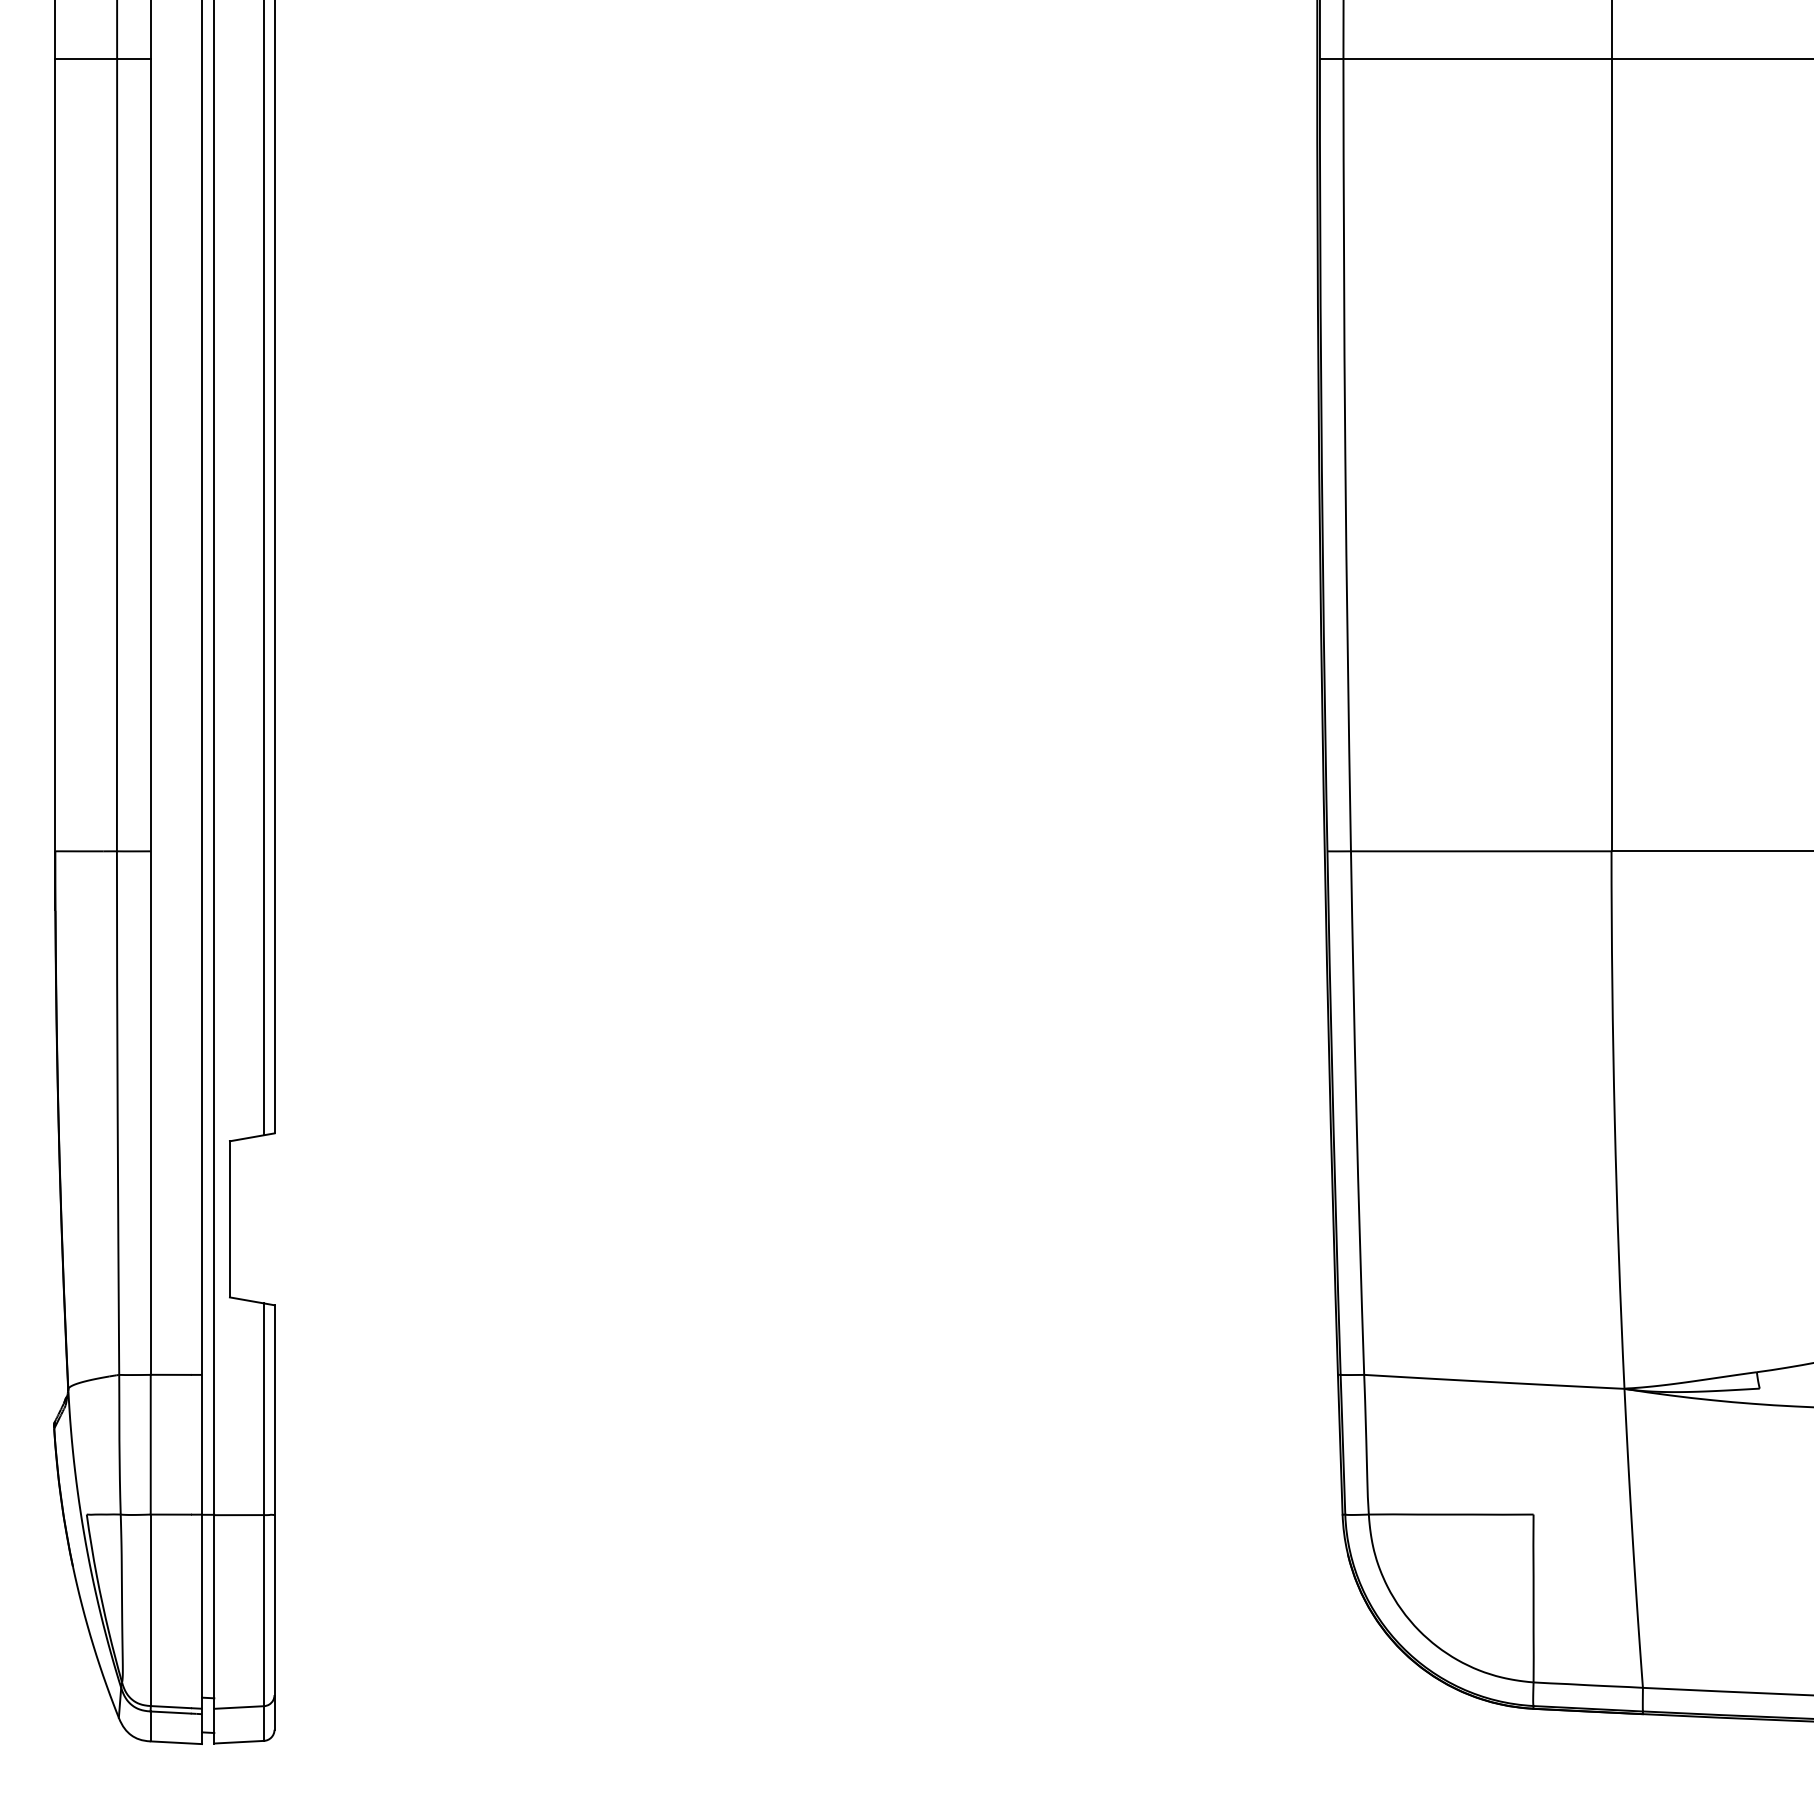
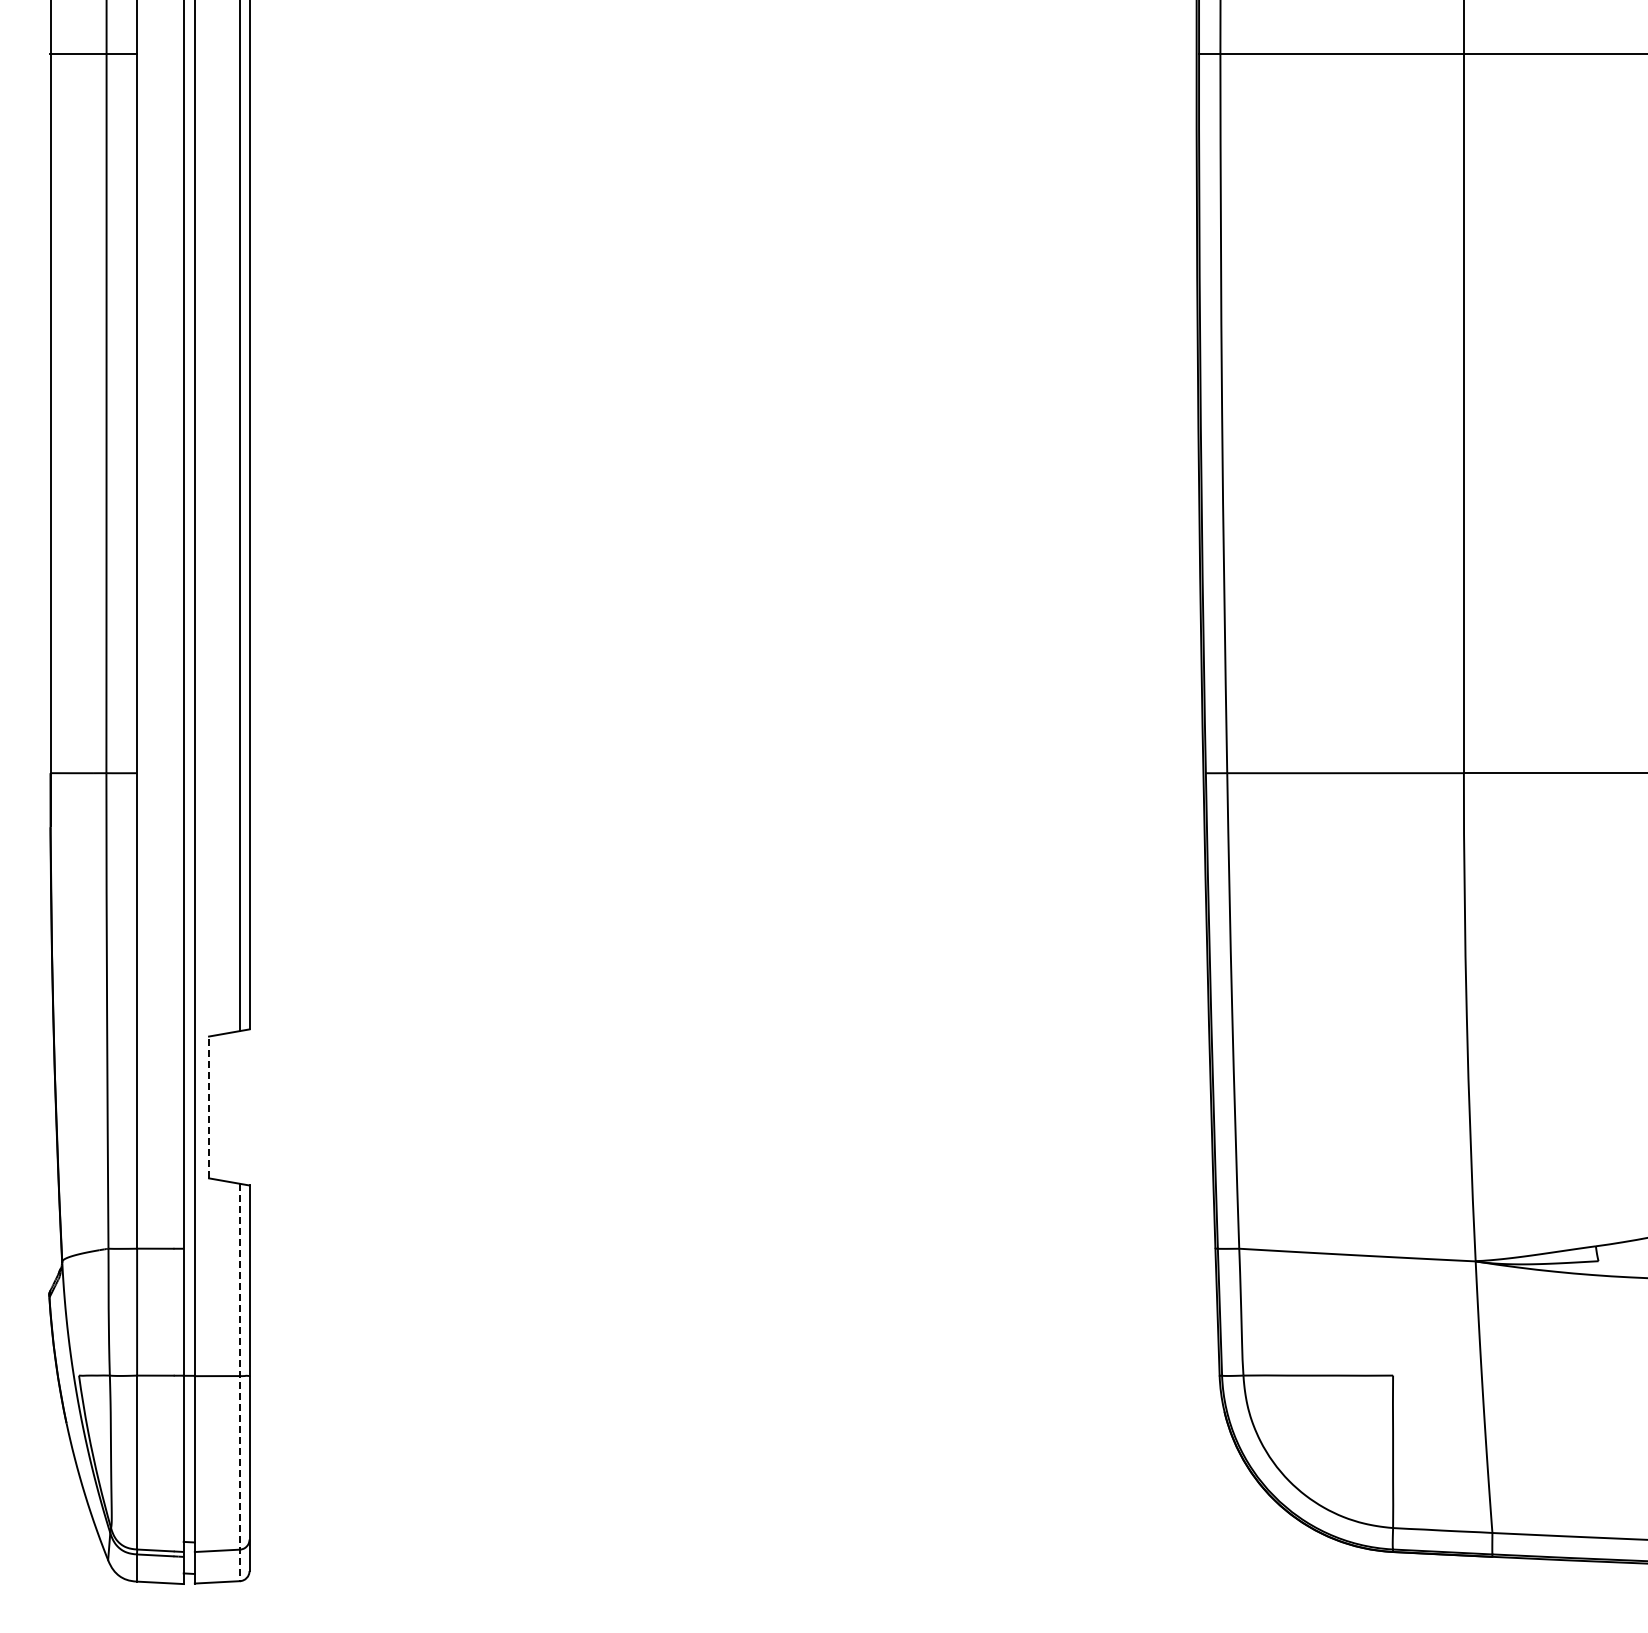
line: (230, 1219) -> (209, 1107), solid -> dashed
line: (263, 1522) -> (239, 1382), solid -> dashed

